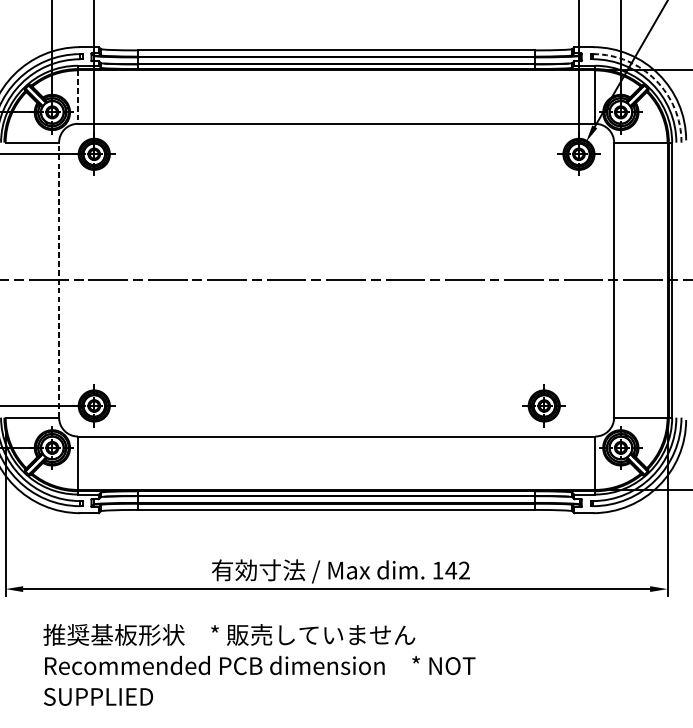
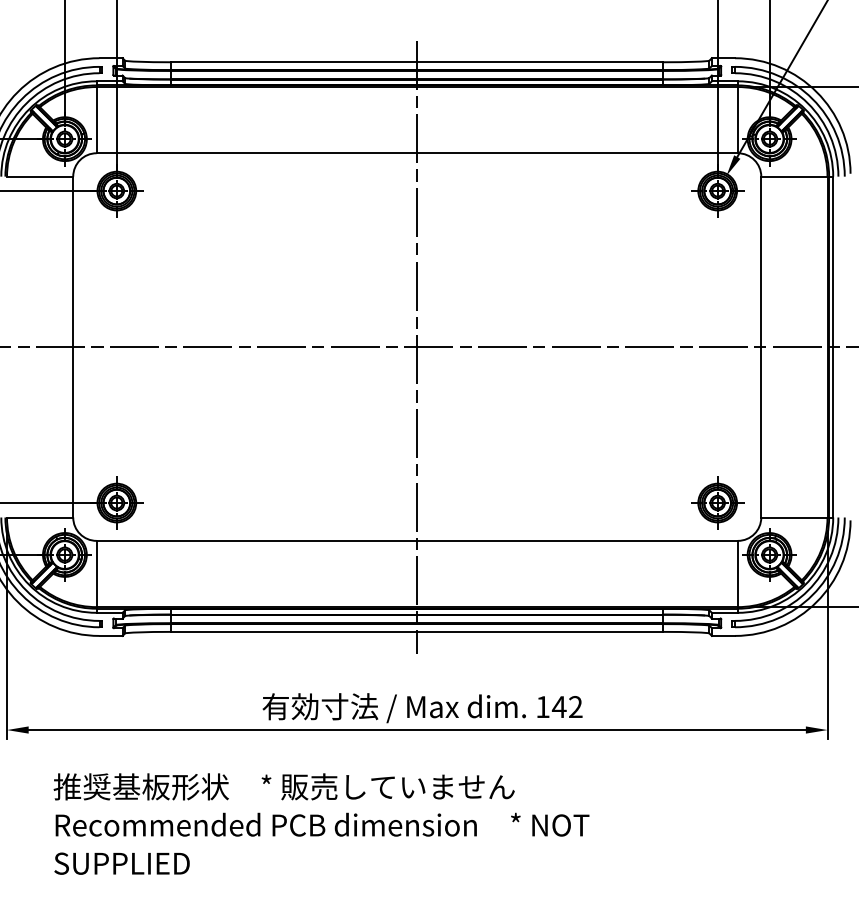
arc: (655, 80) -> (812, 99), dashed -> solid
line: (77, 97) -> (96, 120), dashed -> solid
line: (59, 279) -> (73, 346), dashed -> solid
line: (336, 279) -> (417, 346), added
part: (544, 405) -> (717, 502), moved

